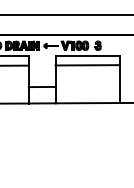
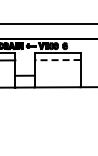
line: (87, 65) -> (57, 60), solid -> dashed

